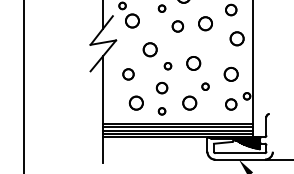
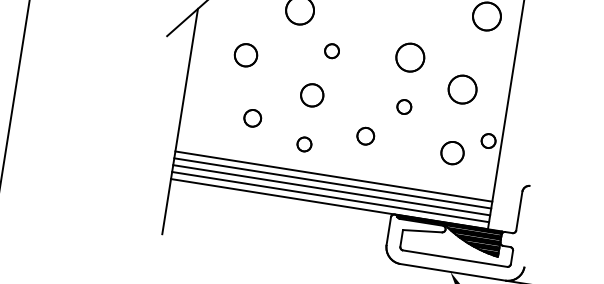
circle: (193, 63) -> (409, 57), moved
circle: (135, 102) -> (251, 116), size x0.6
circle: (189, 102) -> (365, 134), size x0.6

